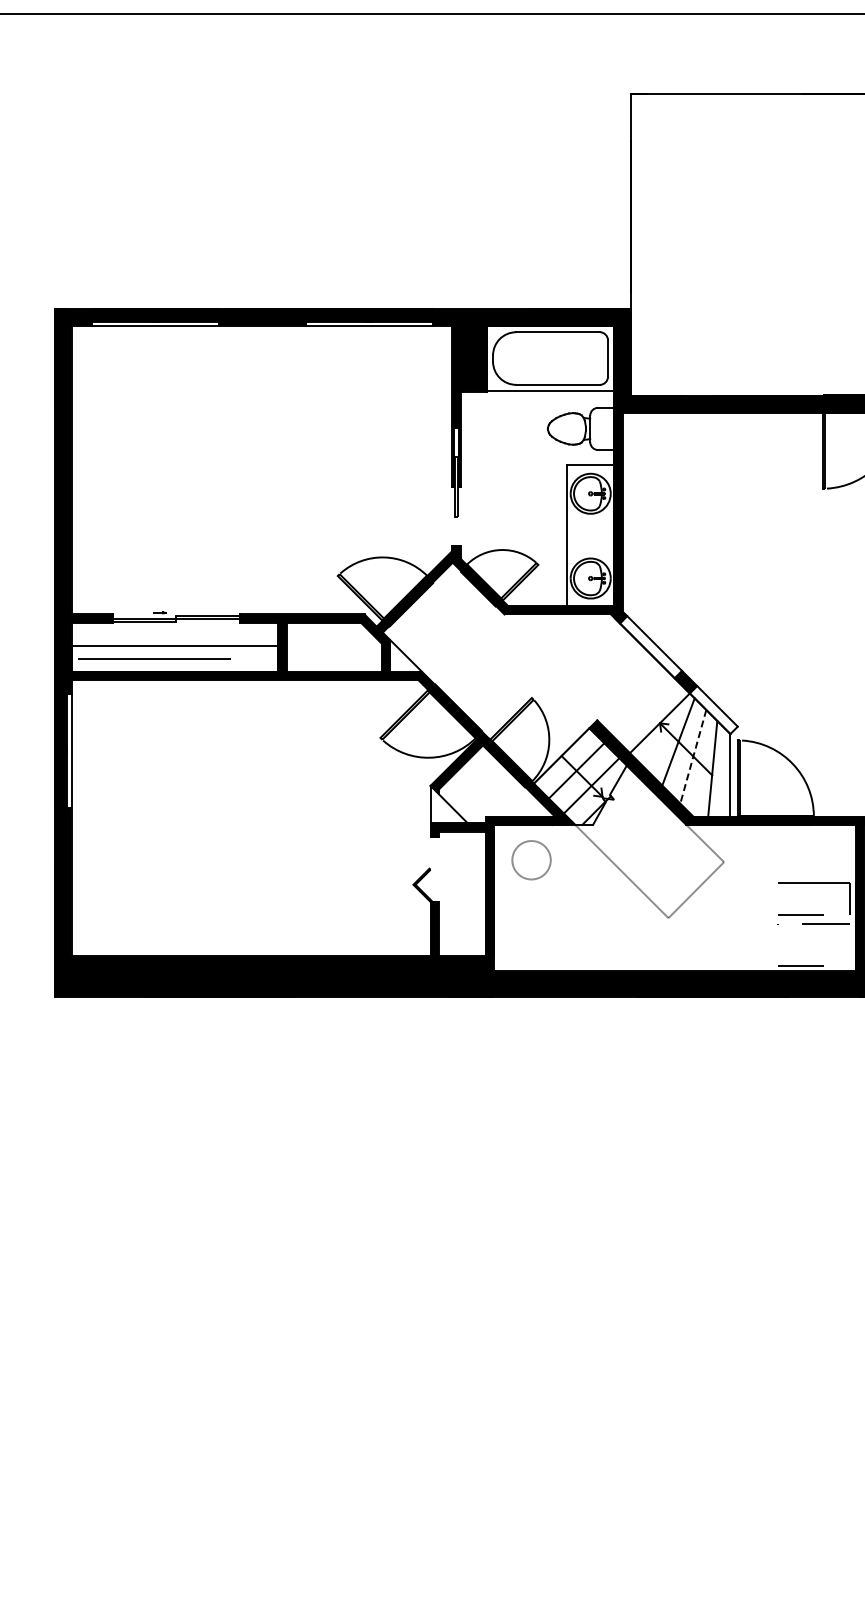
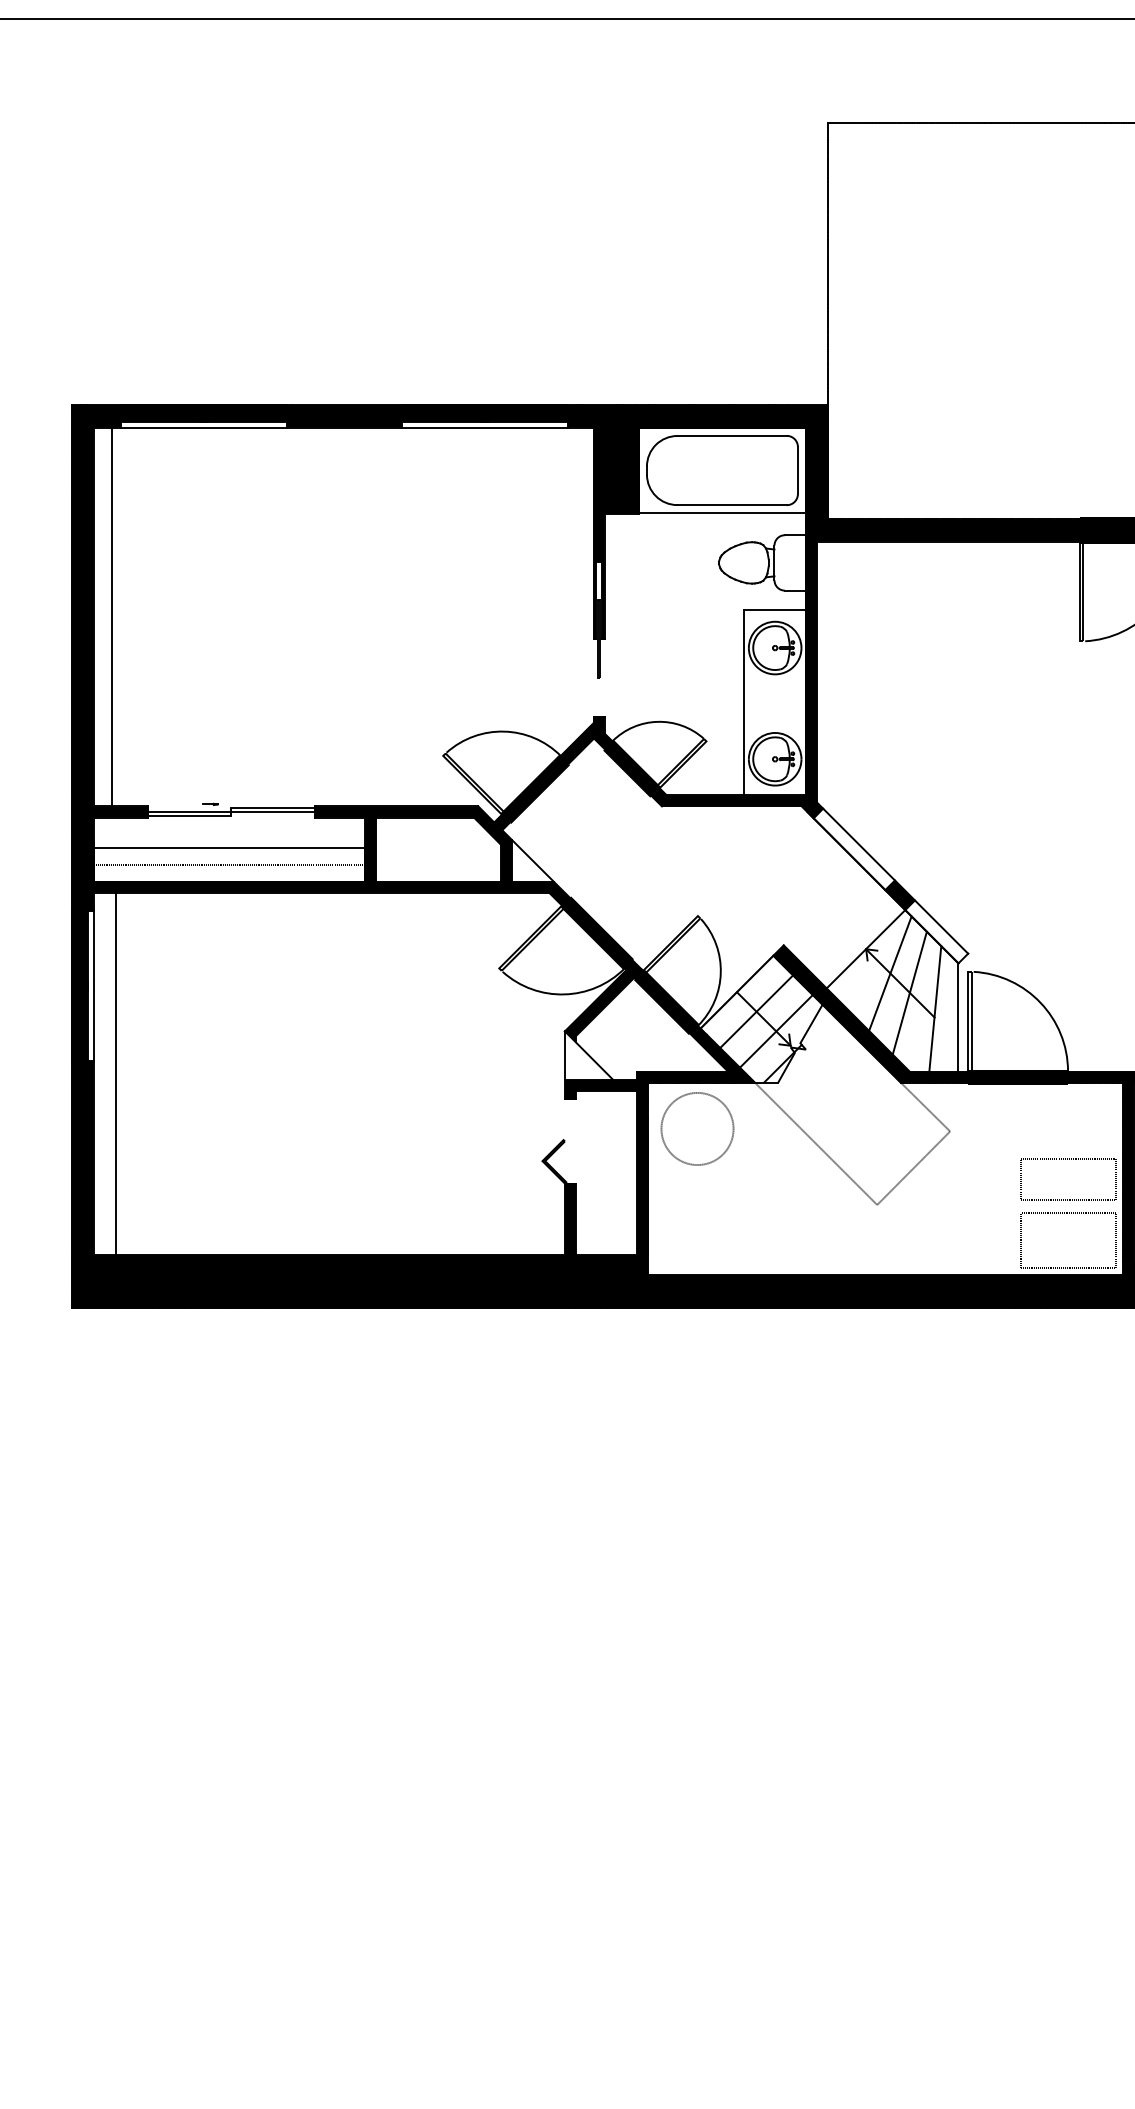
line: (85, 469) -> (112, 616), added
line: (693, 756) -> (910, 992), dashed -> solid
line: (88, 818) -> (116, 1074), added
circle: (531, 859) -> (697, 1127), size x1.43

